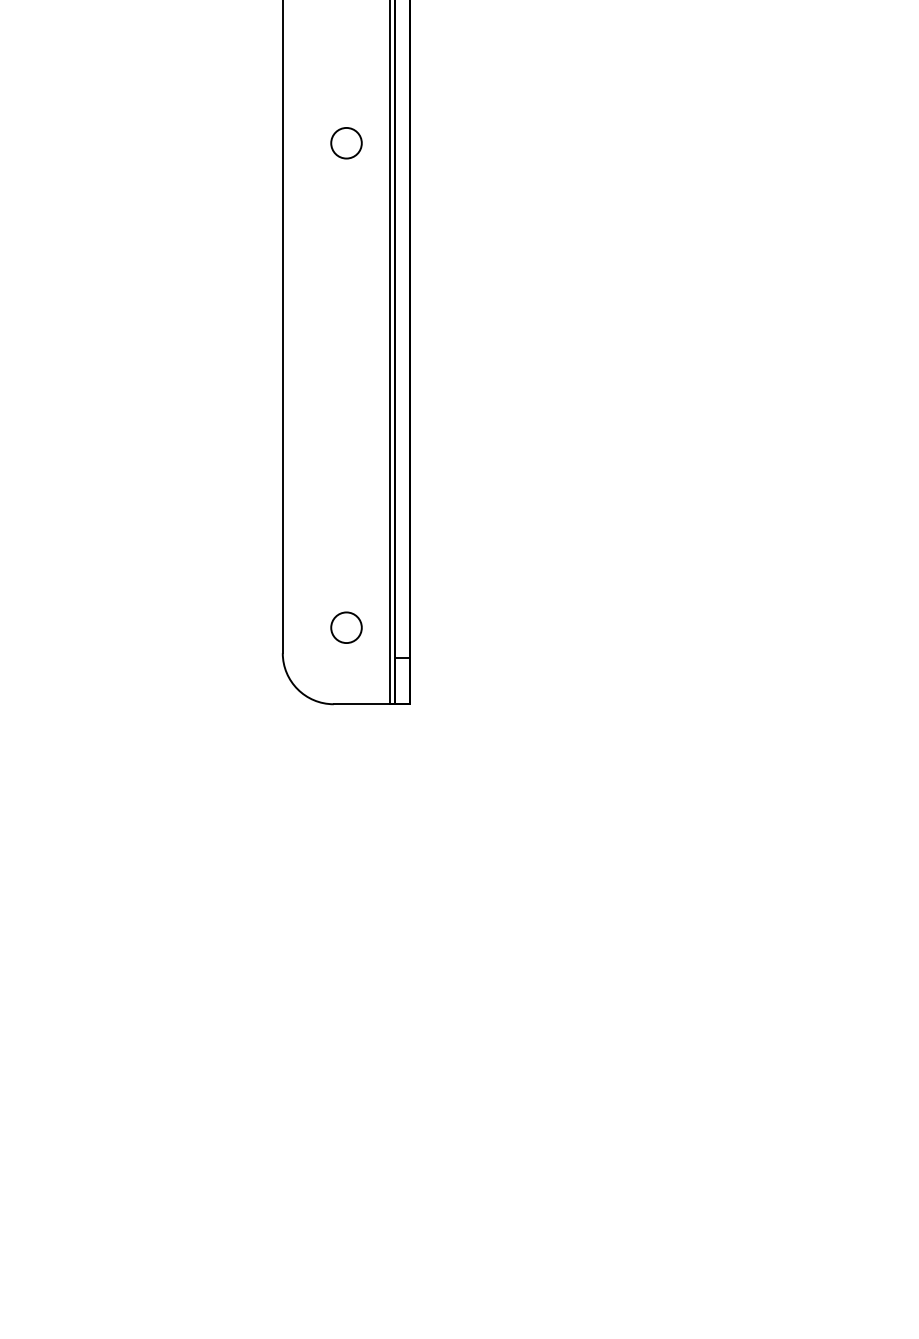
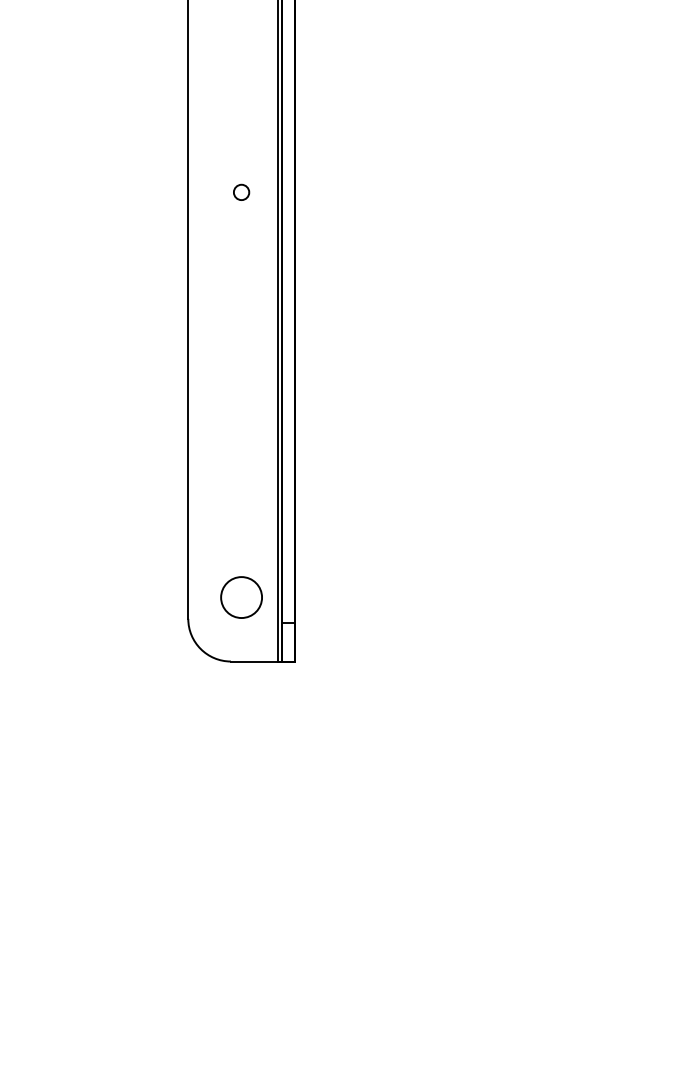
circle: (346, 143) -> (241, 192), size x0.6
circle: (346, 627) -> (241, 597), size x1.6

